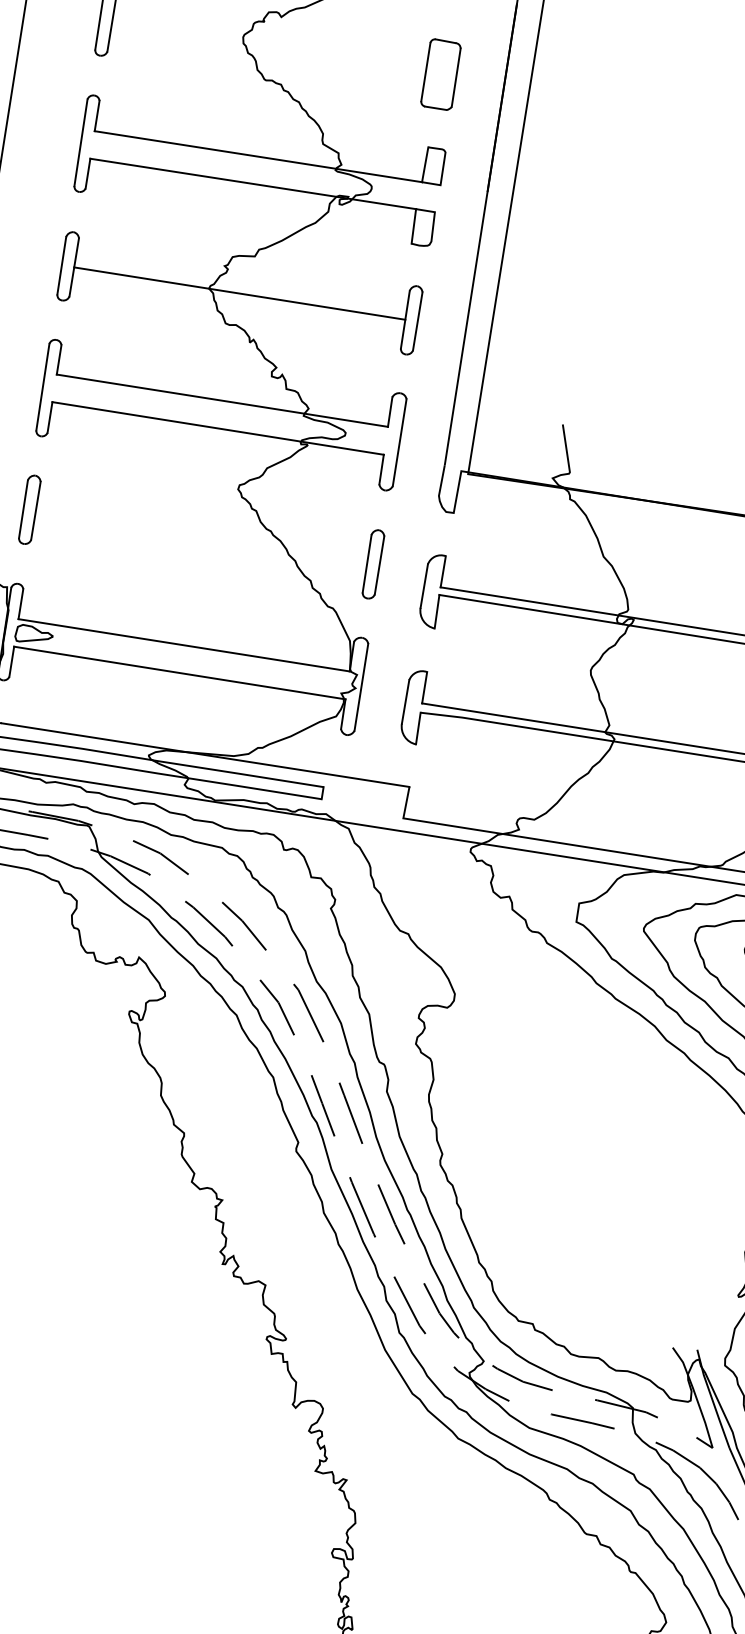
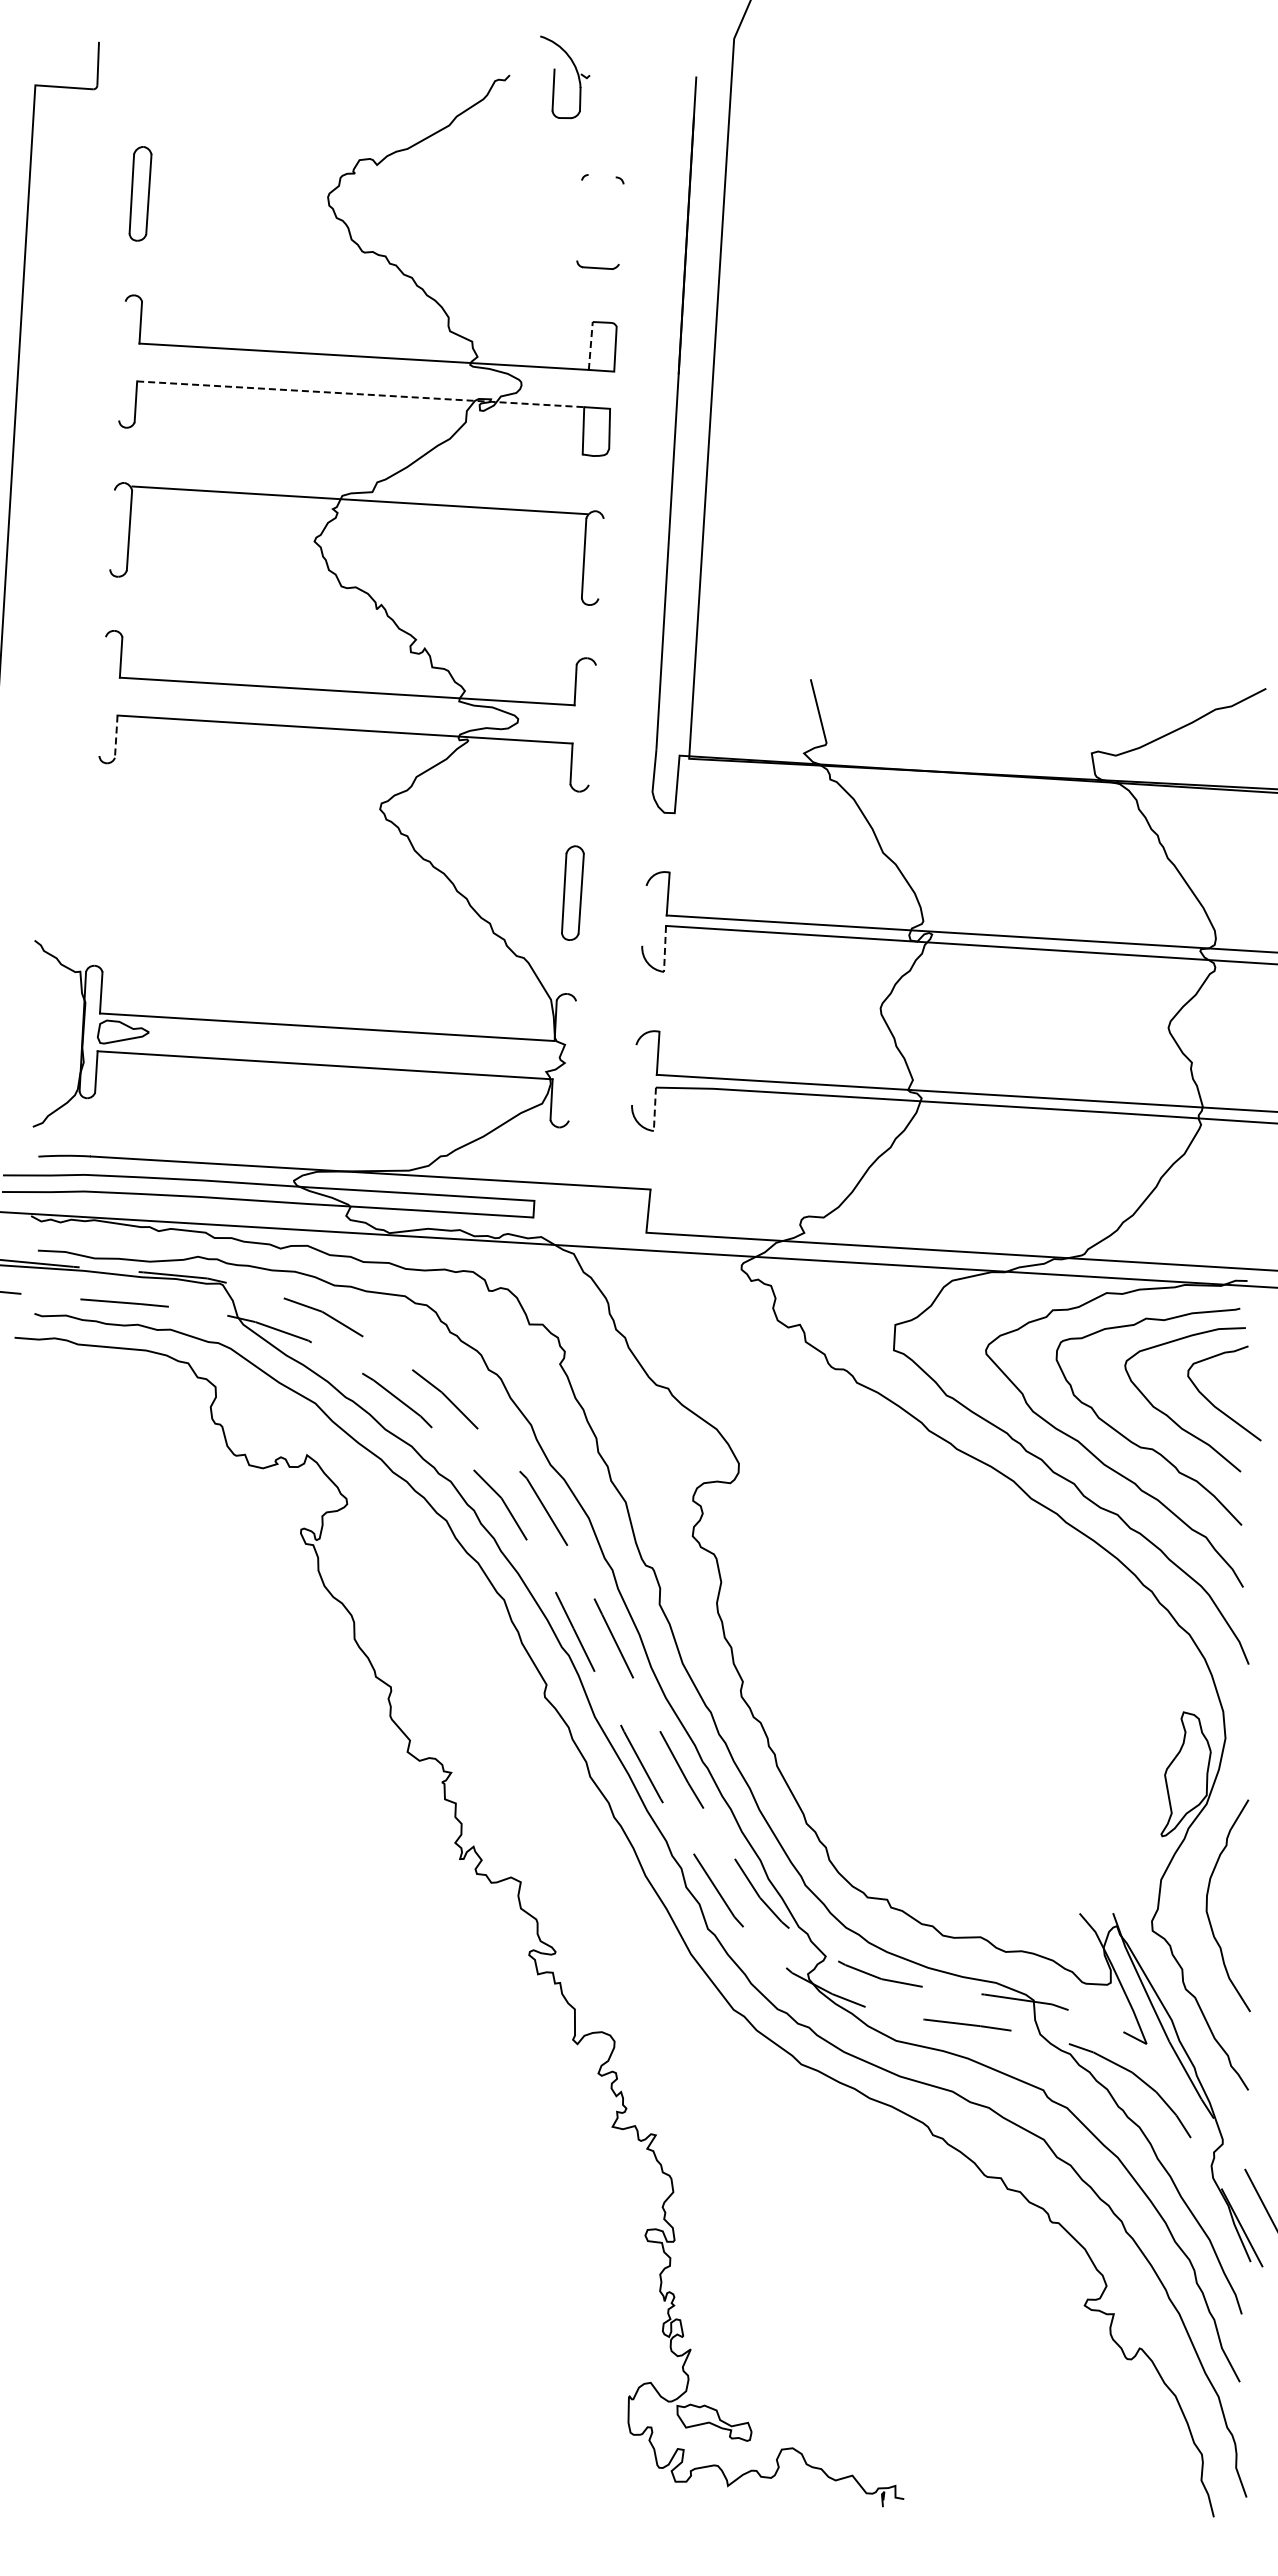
line: (445, 41) -> (601, 176), removed
line: (425, 72) -> (579, 220), removed
line: (456, 77) -> (621, 224), removed
line: (81, 142) -> (122, 360), removed
line: (425, 164) -> (590, 345), solid -> dashed
line: (253, 184) -> (360, 394), solid -> dashed
line: (61, 265) -> (112, 529), removed
line: (239, 293) -> (359, 500), moved
line: (417, 321) -> (600, 558), removed
line: (42, 387) -> (102, 696), removed
line: (50, 418) -> (116, 737), solid -> dashed
line: (399, 442) -> (592, 724), removed
part: (29, 509) -> (100, 863), removed
line: (424, 585) -> (644, 915), removed
line: (437, 611) -> (665, 948), solid -> dashed
line: (361, 686) -> (572, 1060), removed
line: (405, 701) -> (634, 1074), removed
line: (418, 728) -> (654, 1109), solid -> dashed

